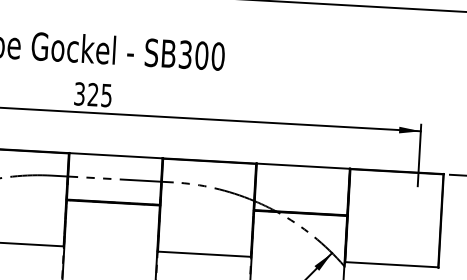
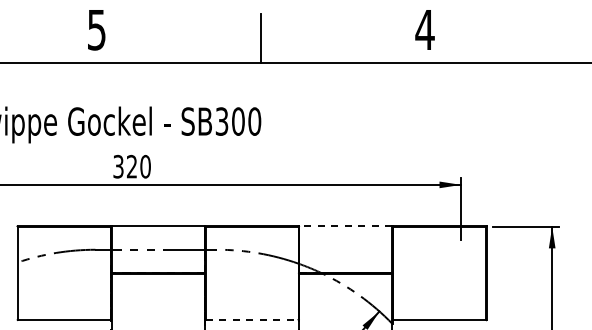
text: (106, 95) -> (145, 166), 325 -> 320
line: (302, 166) -> (345, 226), solid -> dashed
line: (204, 254) -> (252, 319), solid -> dashed

